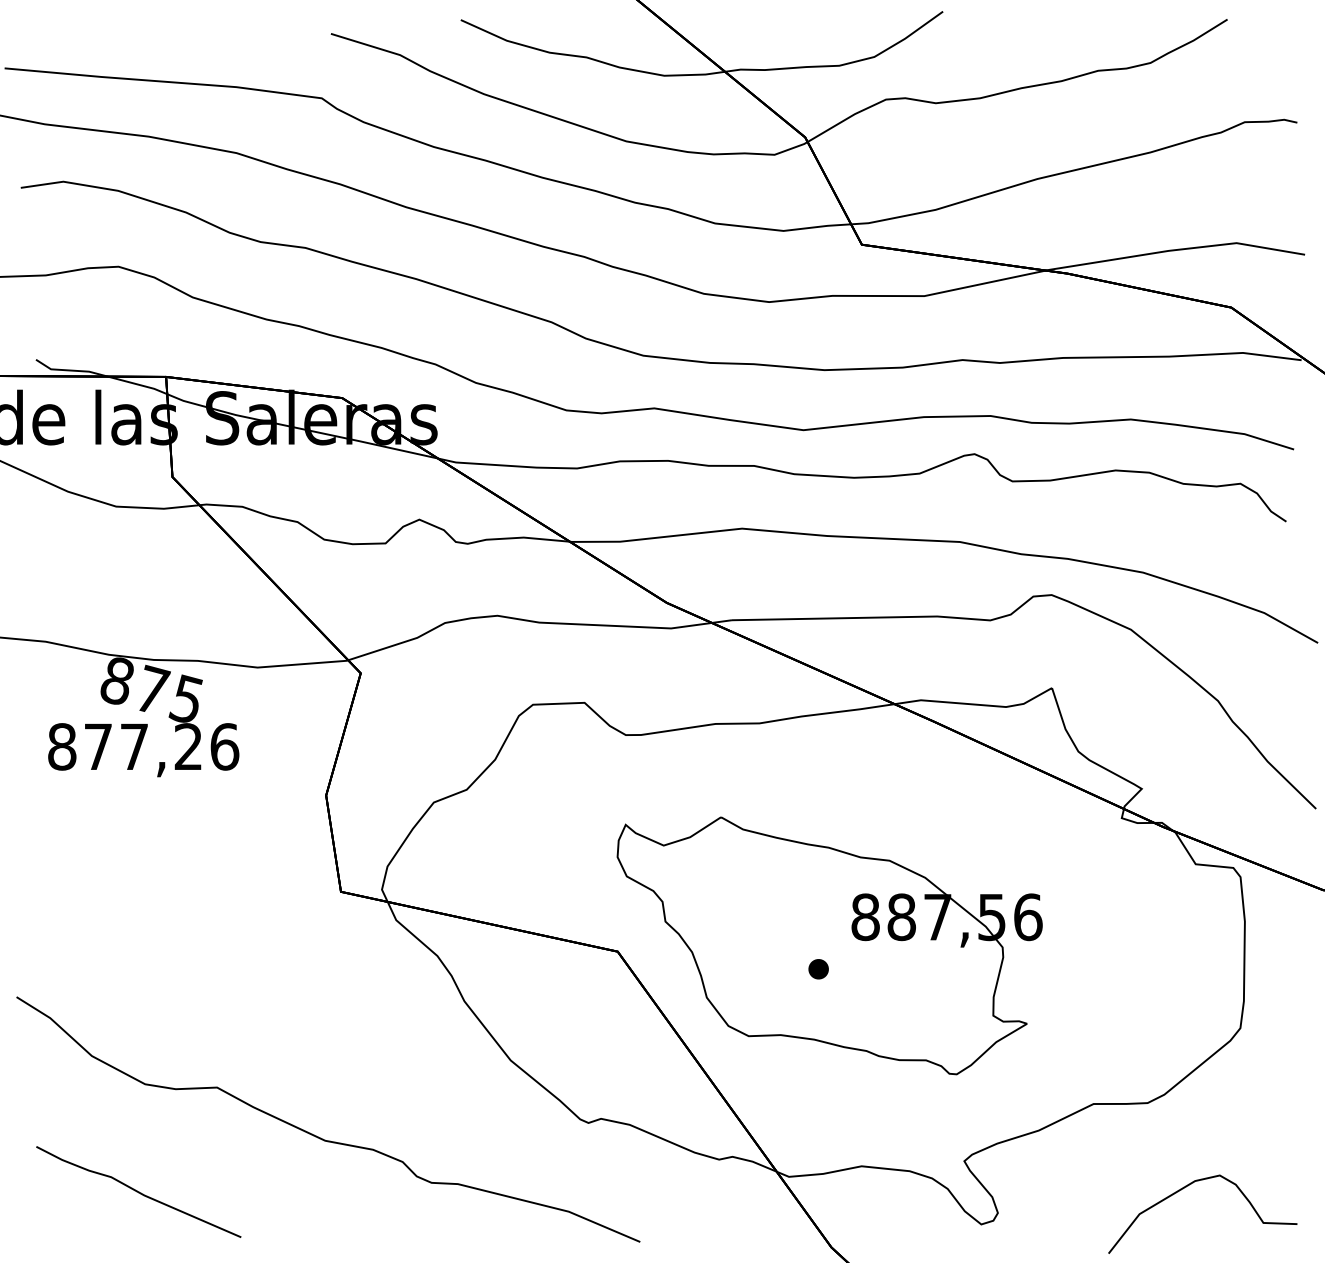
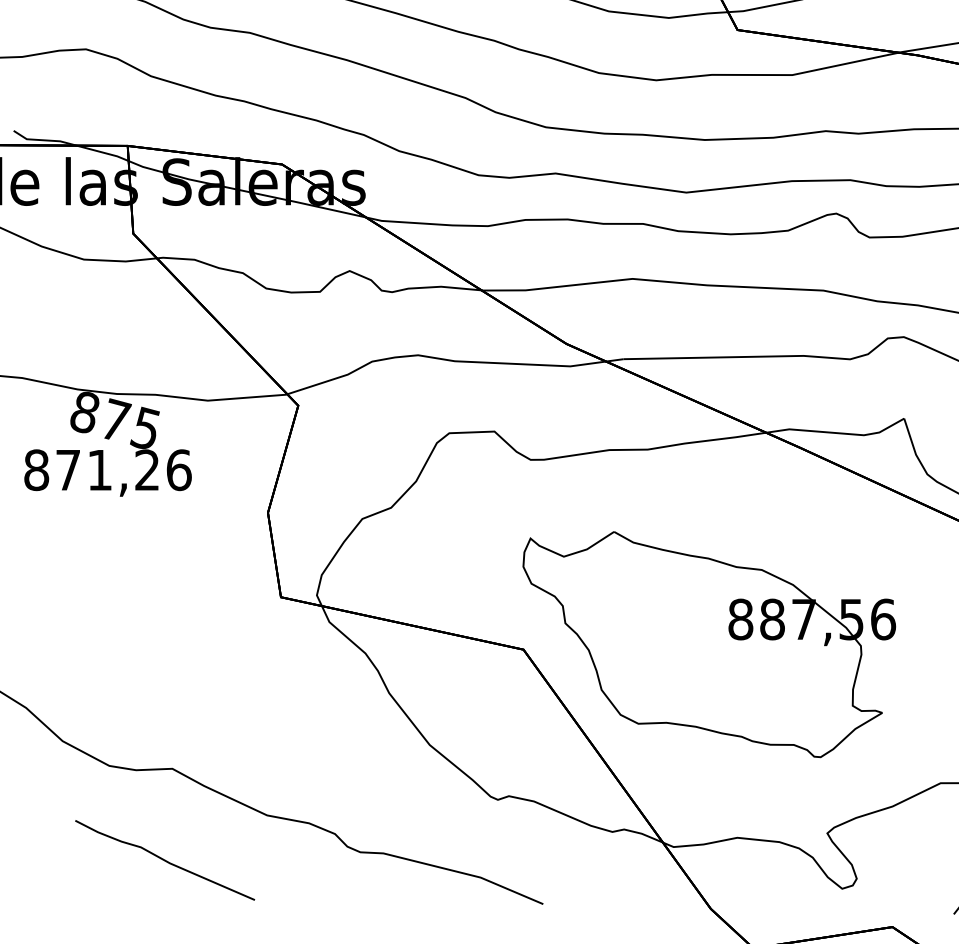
text: (134, 746) -> (99, 469), 877,26 -> 871,26
part: (818, 969) -> (699, 665), removed
curve: (138, 1191) -> (164, 859), moved

